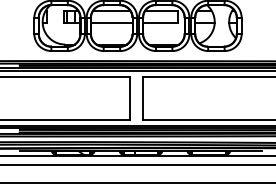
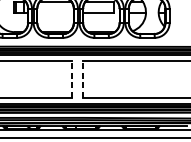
line: (111, 23) -> (55, 13), removed
line: (130, 97) -> (72, 78), solid -> dashed
line: (143, 97) -> (83, 78), solid -> dashed

